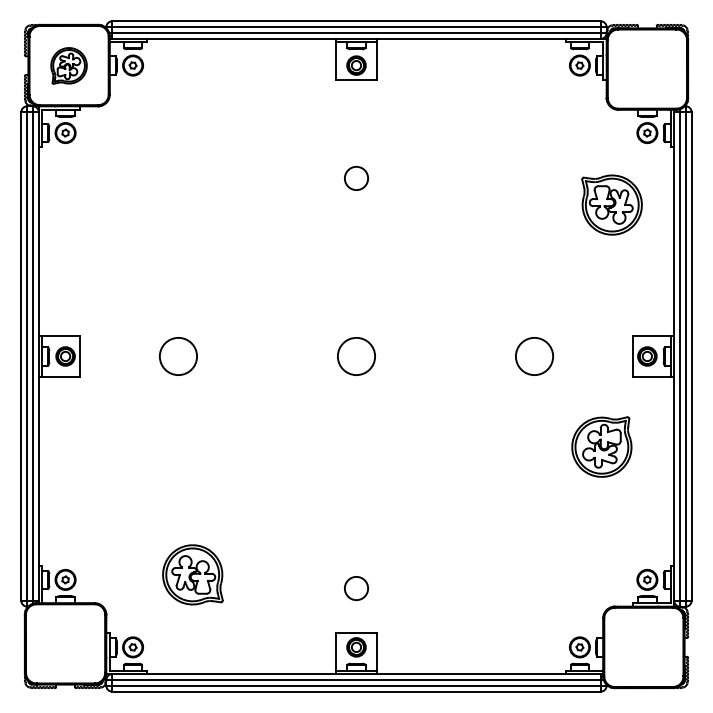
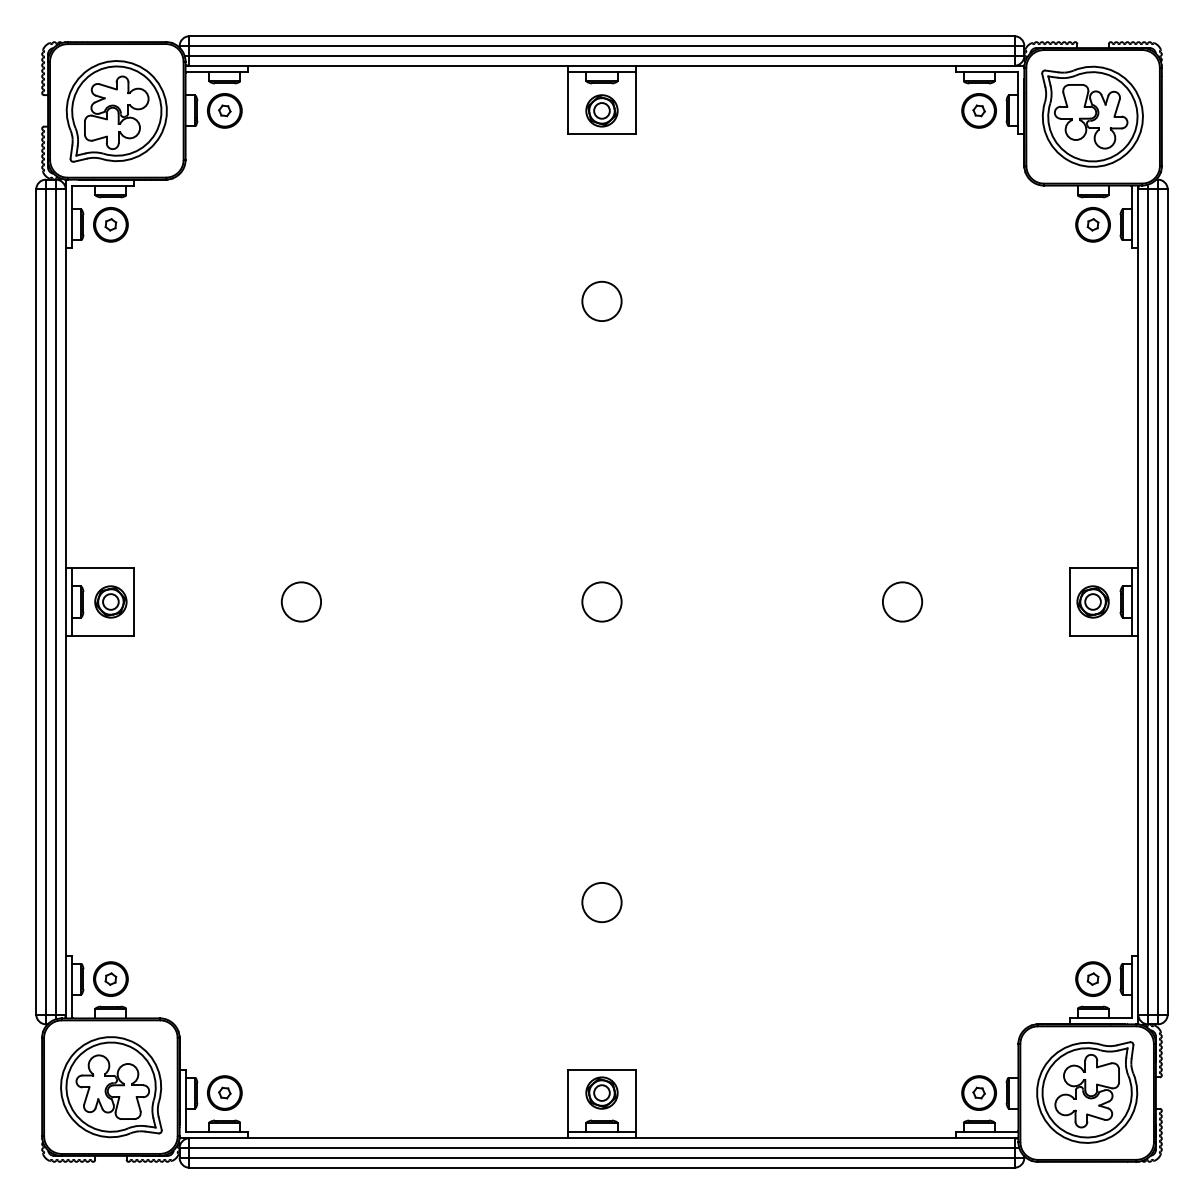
part: (68, 65) -> (115, 110), size x1.67
part: (611, 204) -> (1091, 115), moved
circle: (178, 356) -> (301, 602), size x0.62
circle: (356, 356) -> (602, 602), size x0.62
circle: (534, 356) -> (902, 602), size x0.62
part: (601, 446) -> (1086, 1091), moved
part: (192, 574) -> (110, 1086), moved
circle: (356, 588) -> (602, 902), moved

